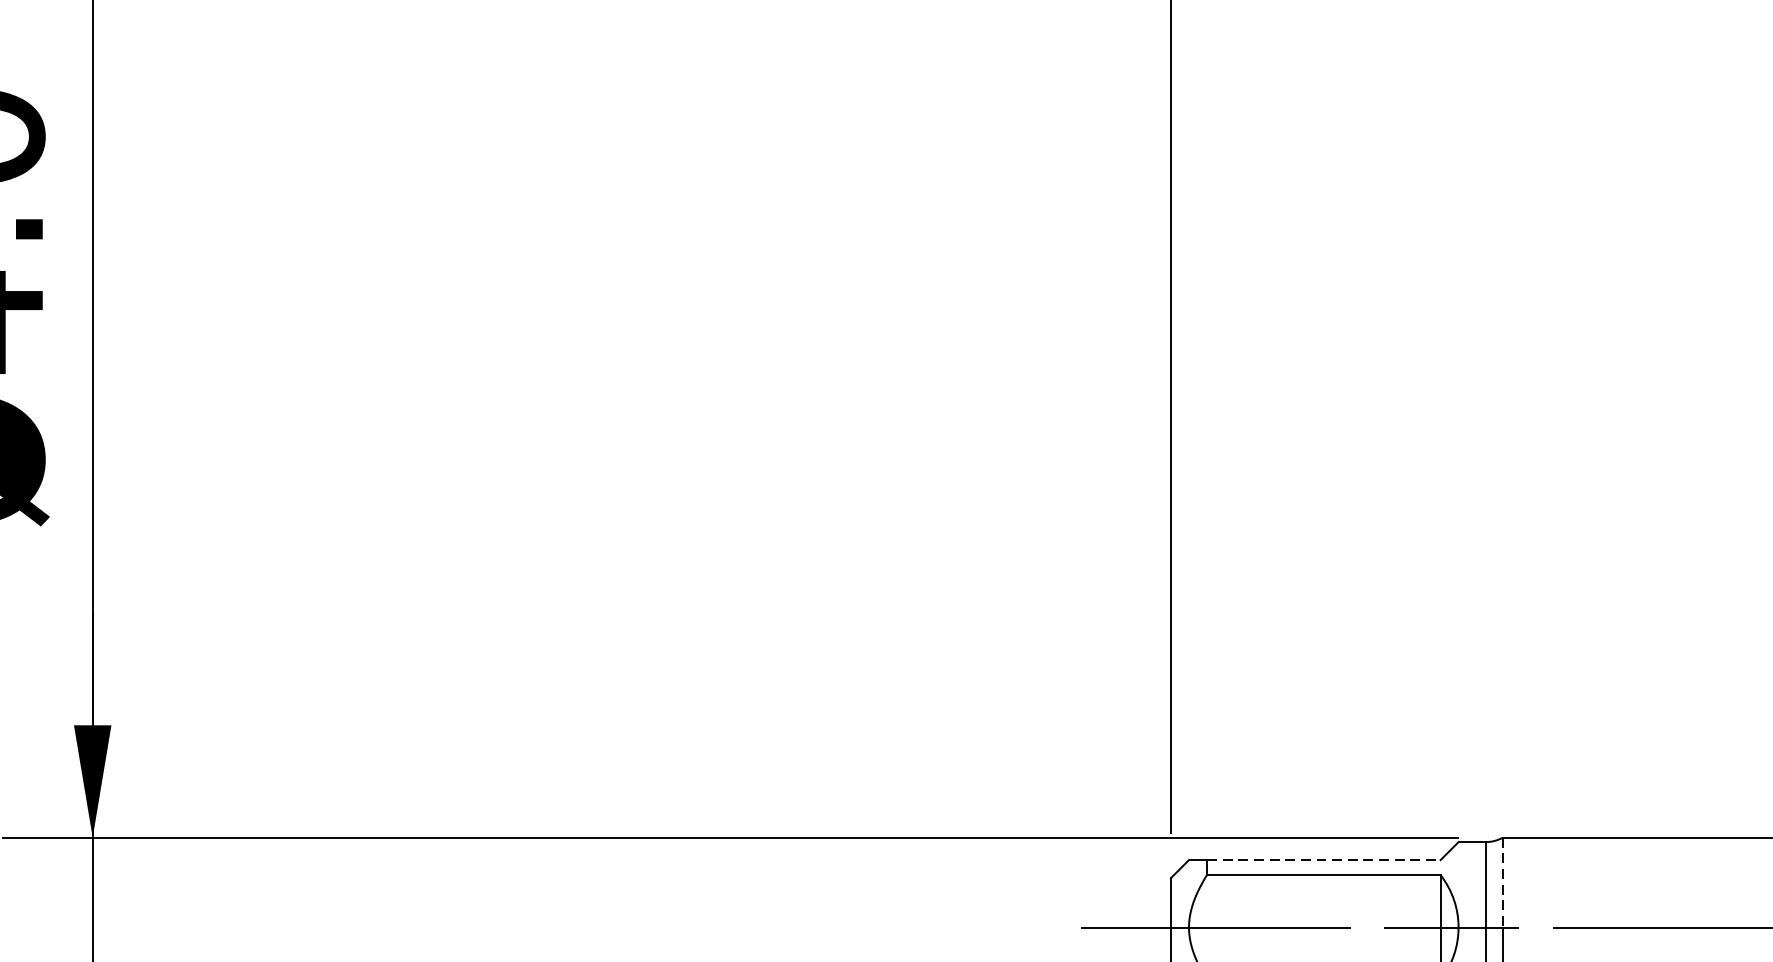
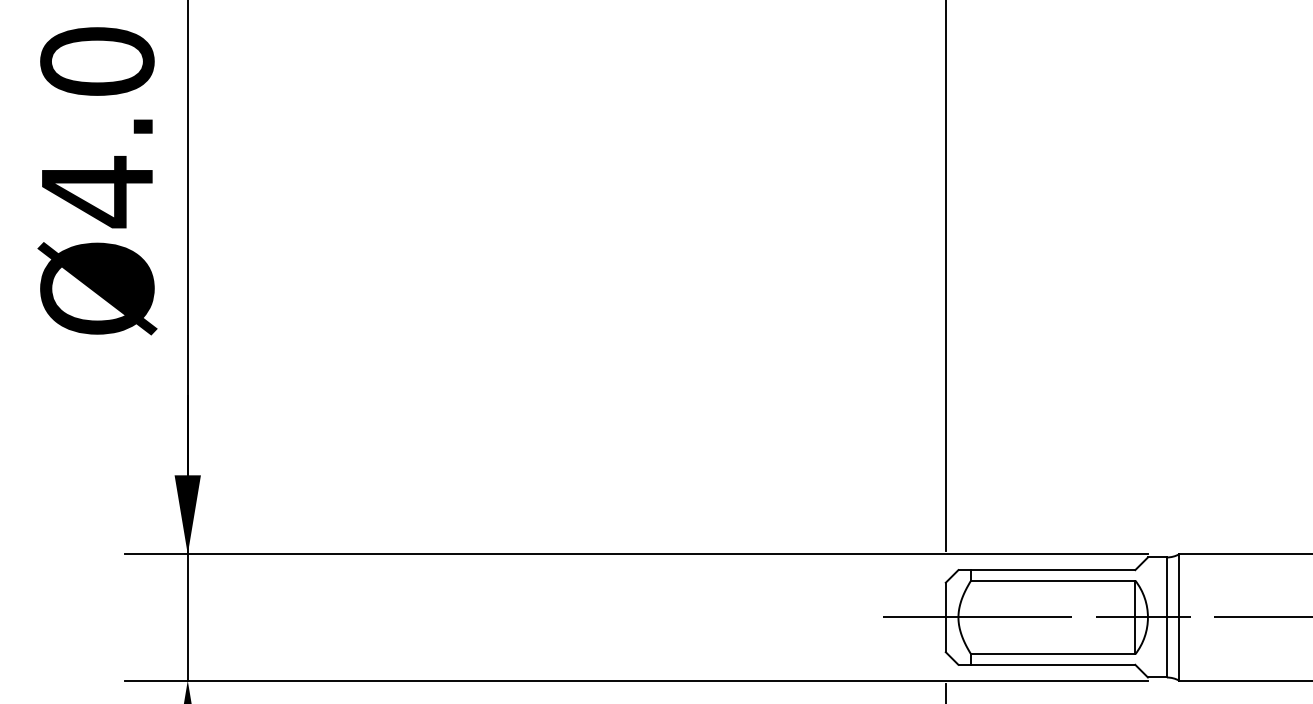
line: (1324, 860) -> (1053, 570), dashed -> solid
line: (1503, 882) -> (1179, 585), dashed -> solid

